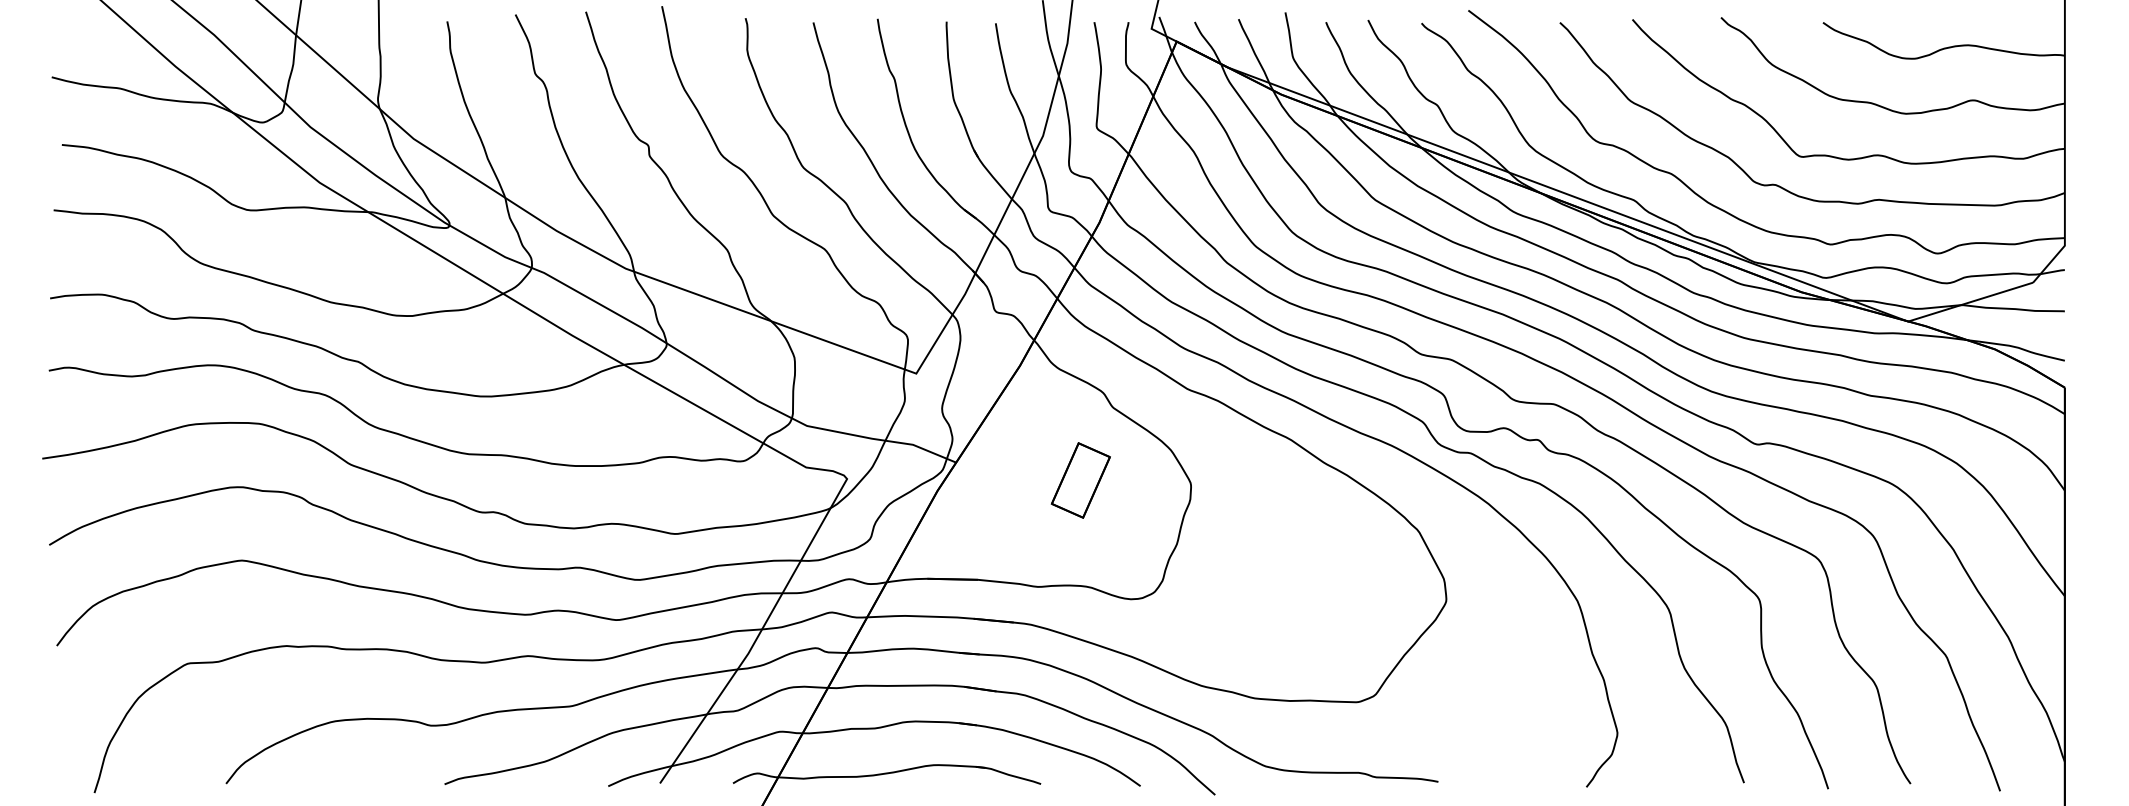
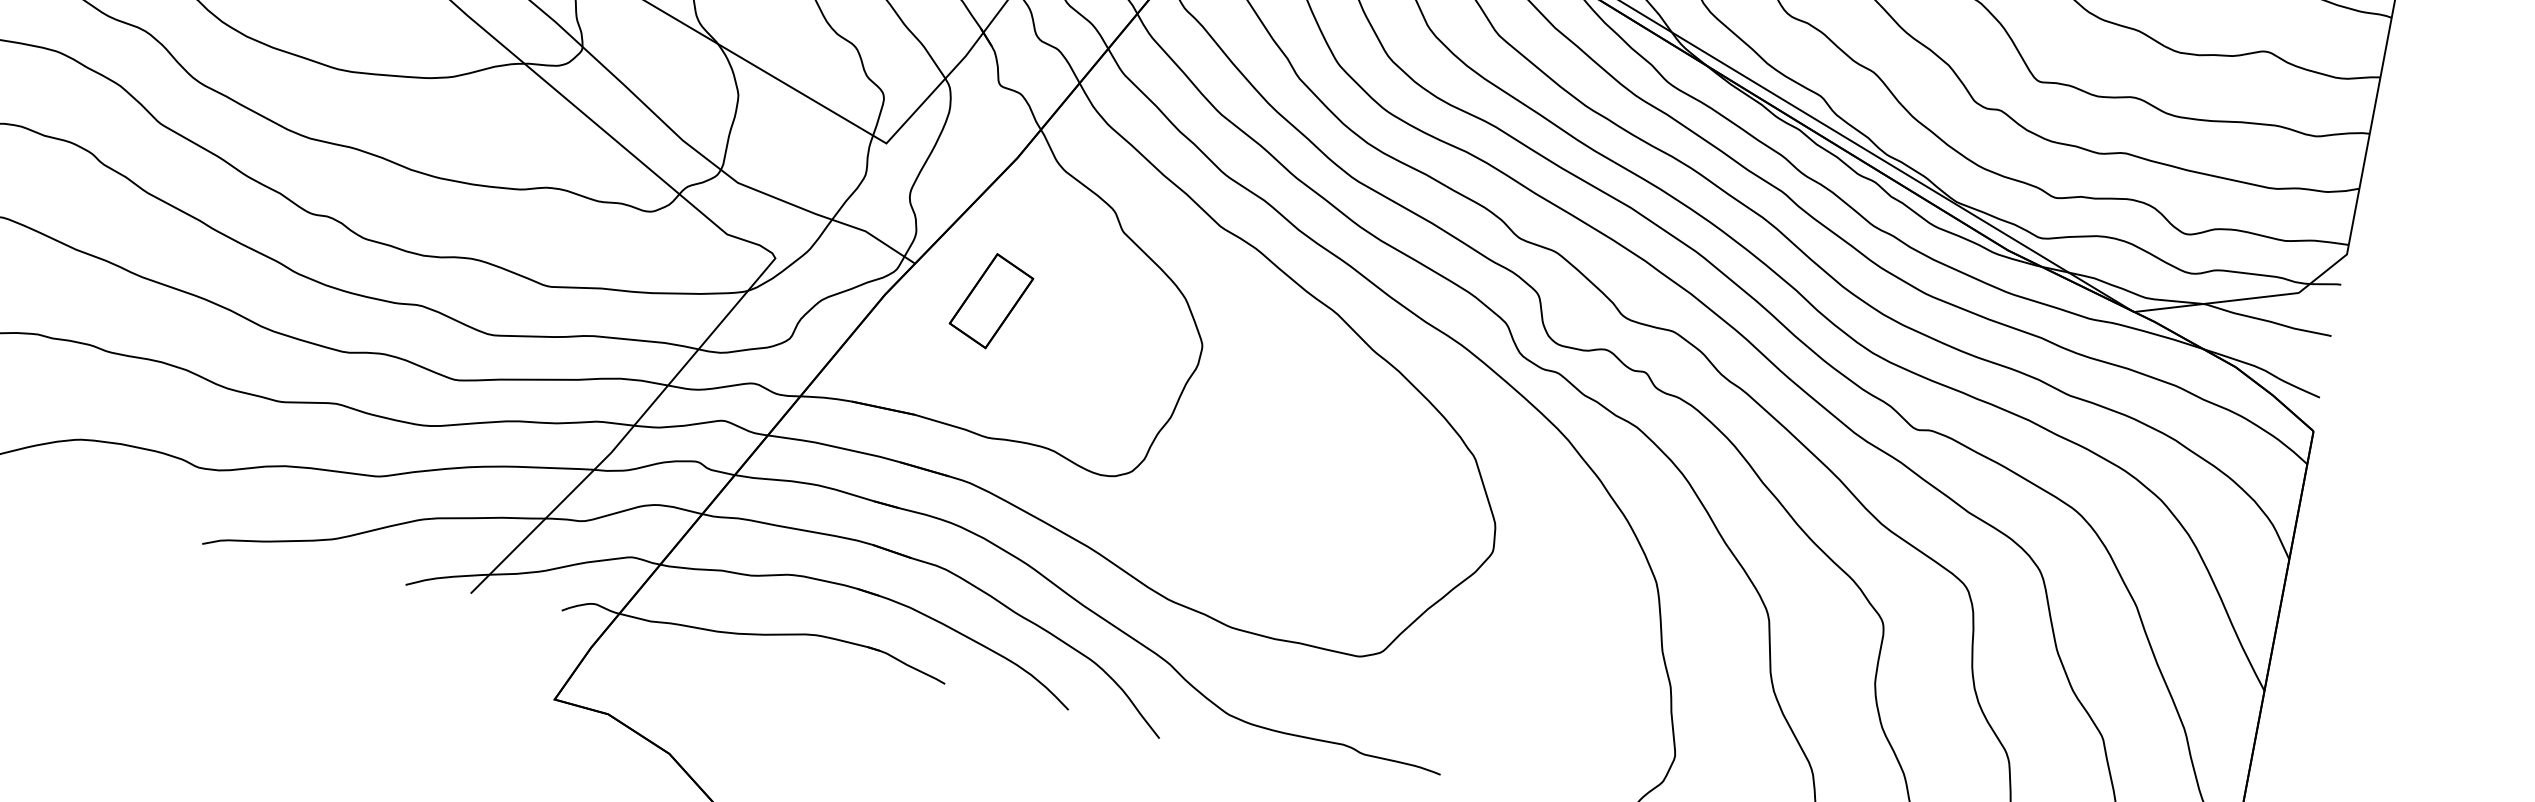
part: (1080, 480) -> (991, 301), moved

